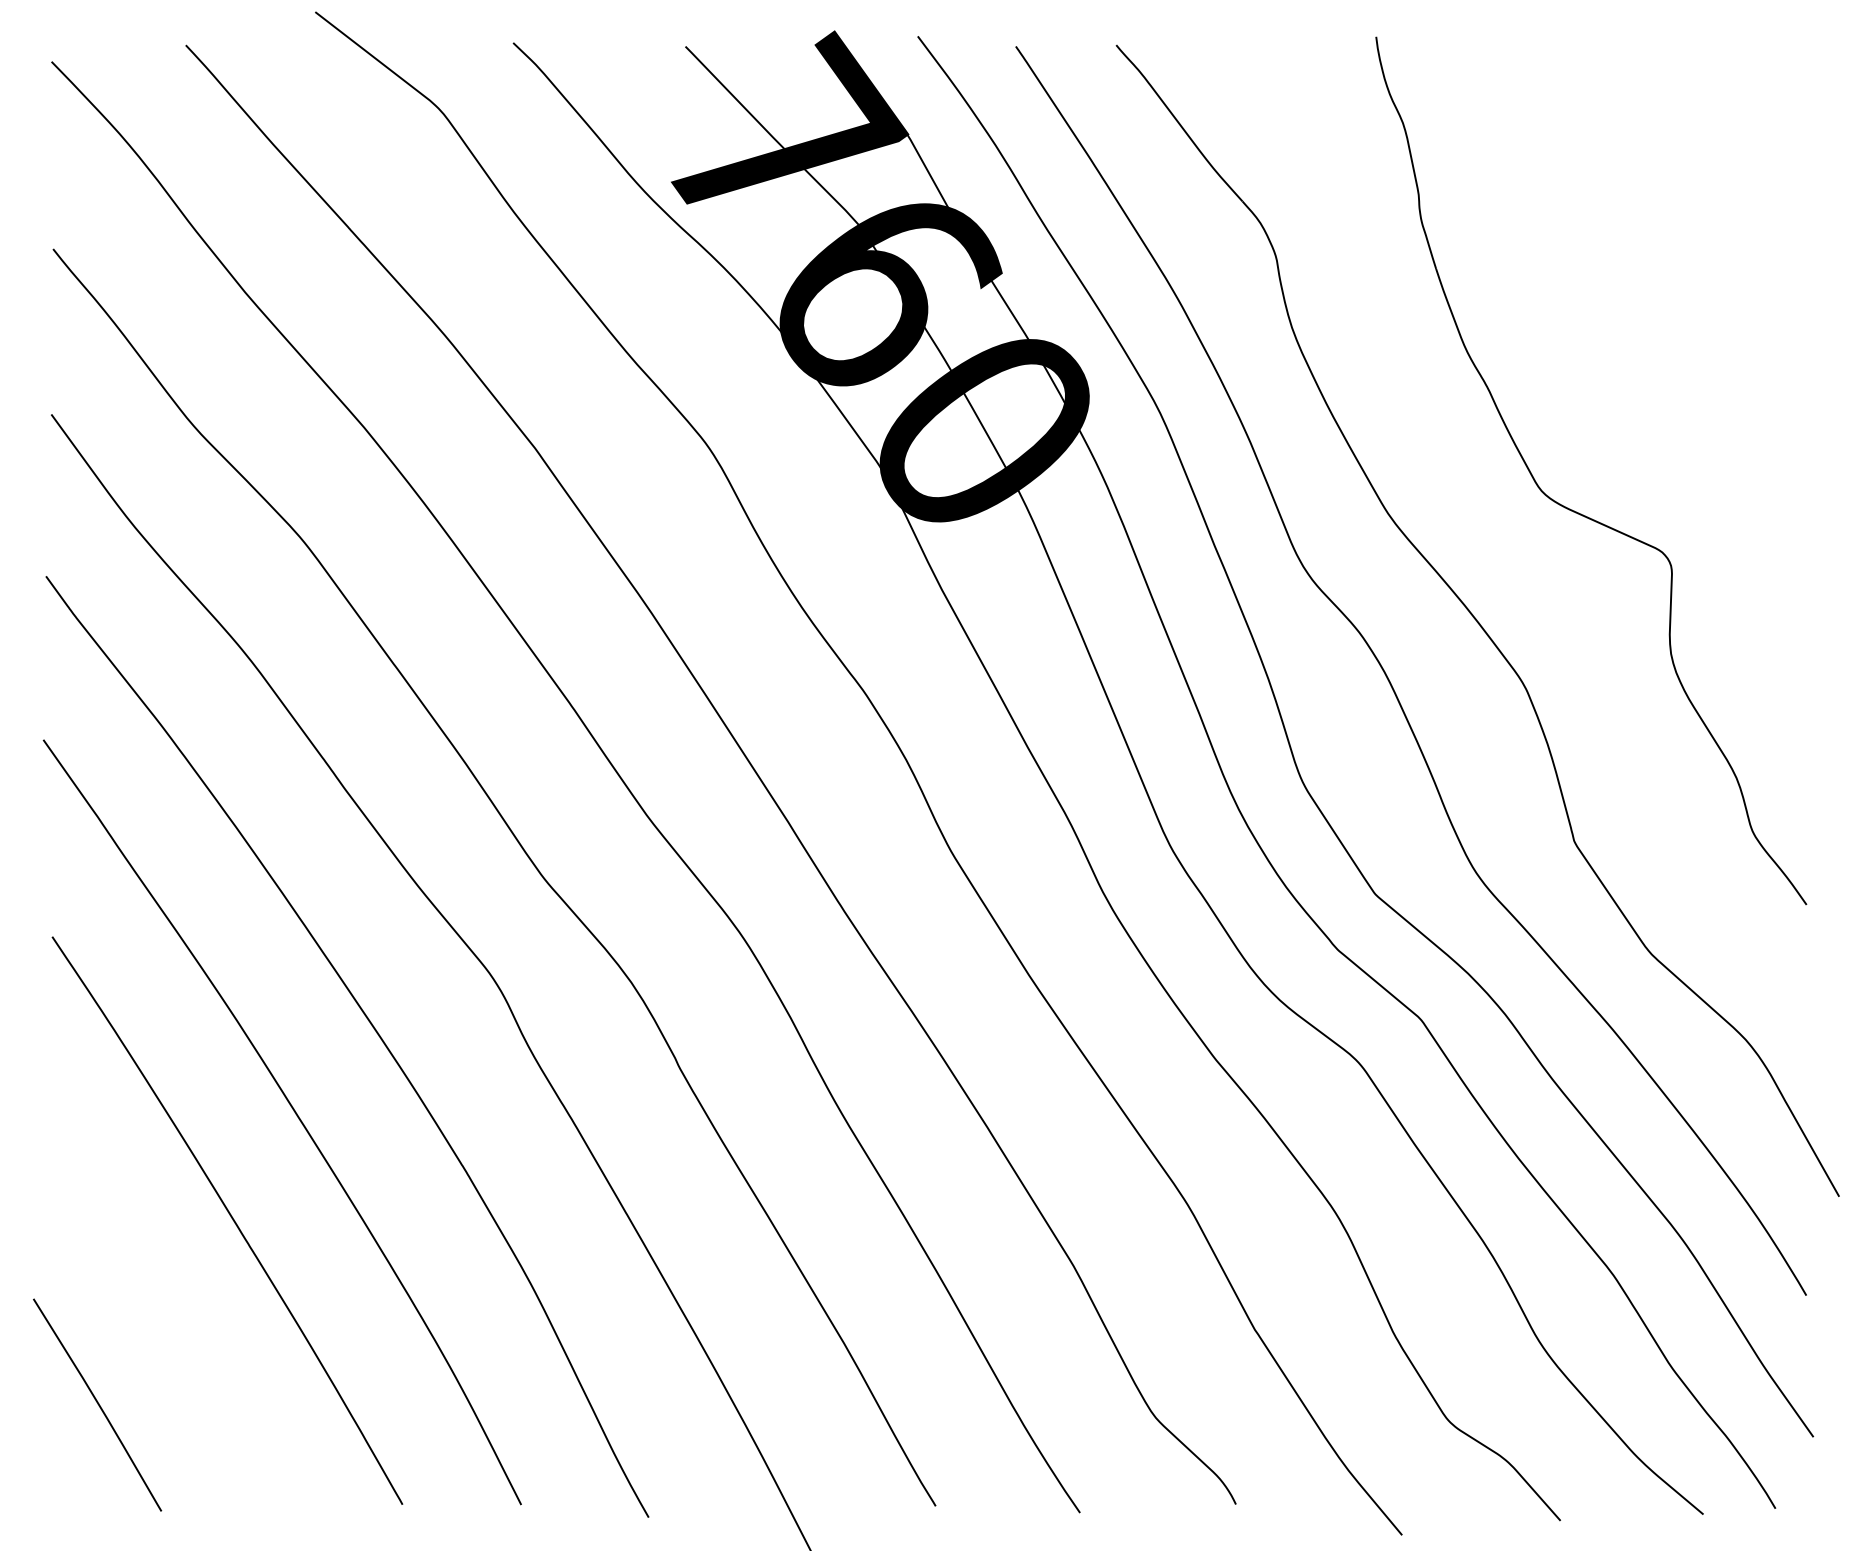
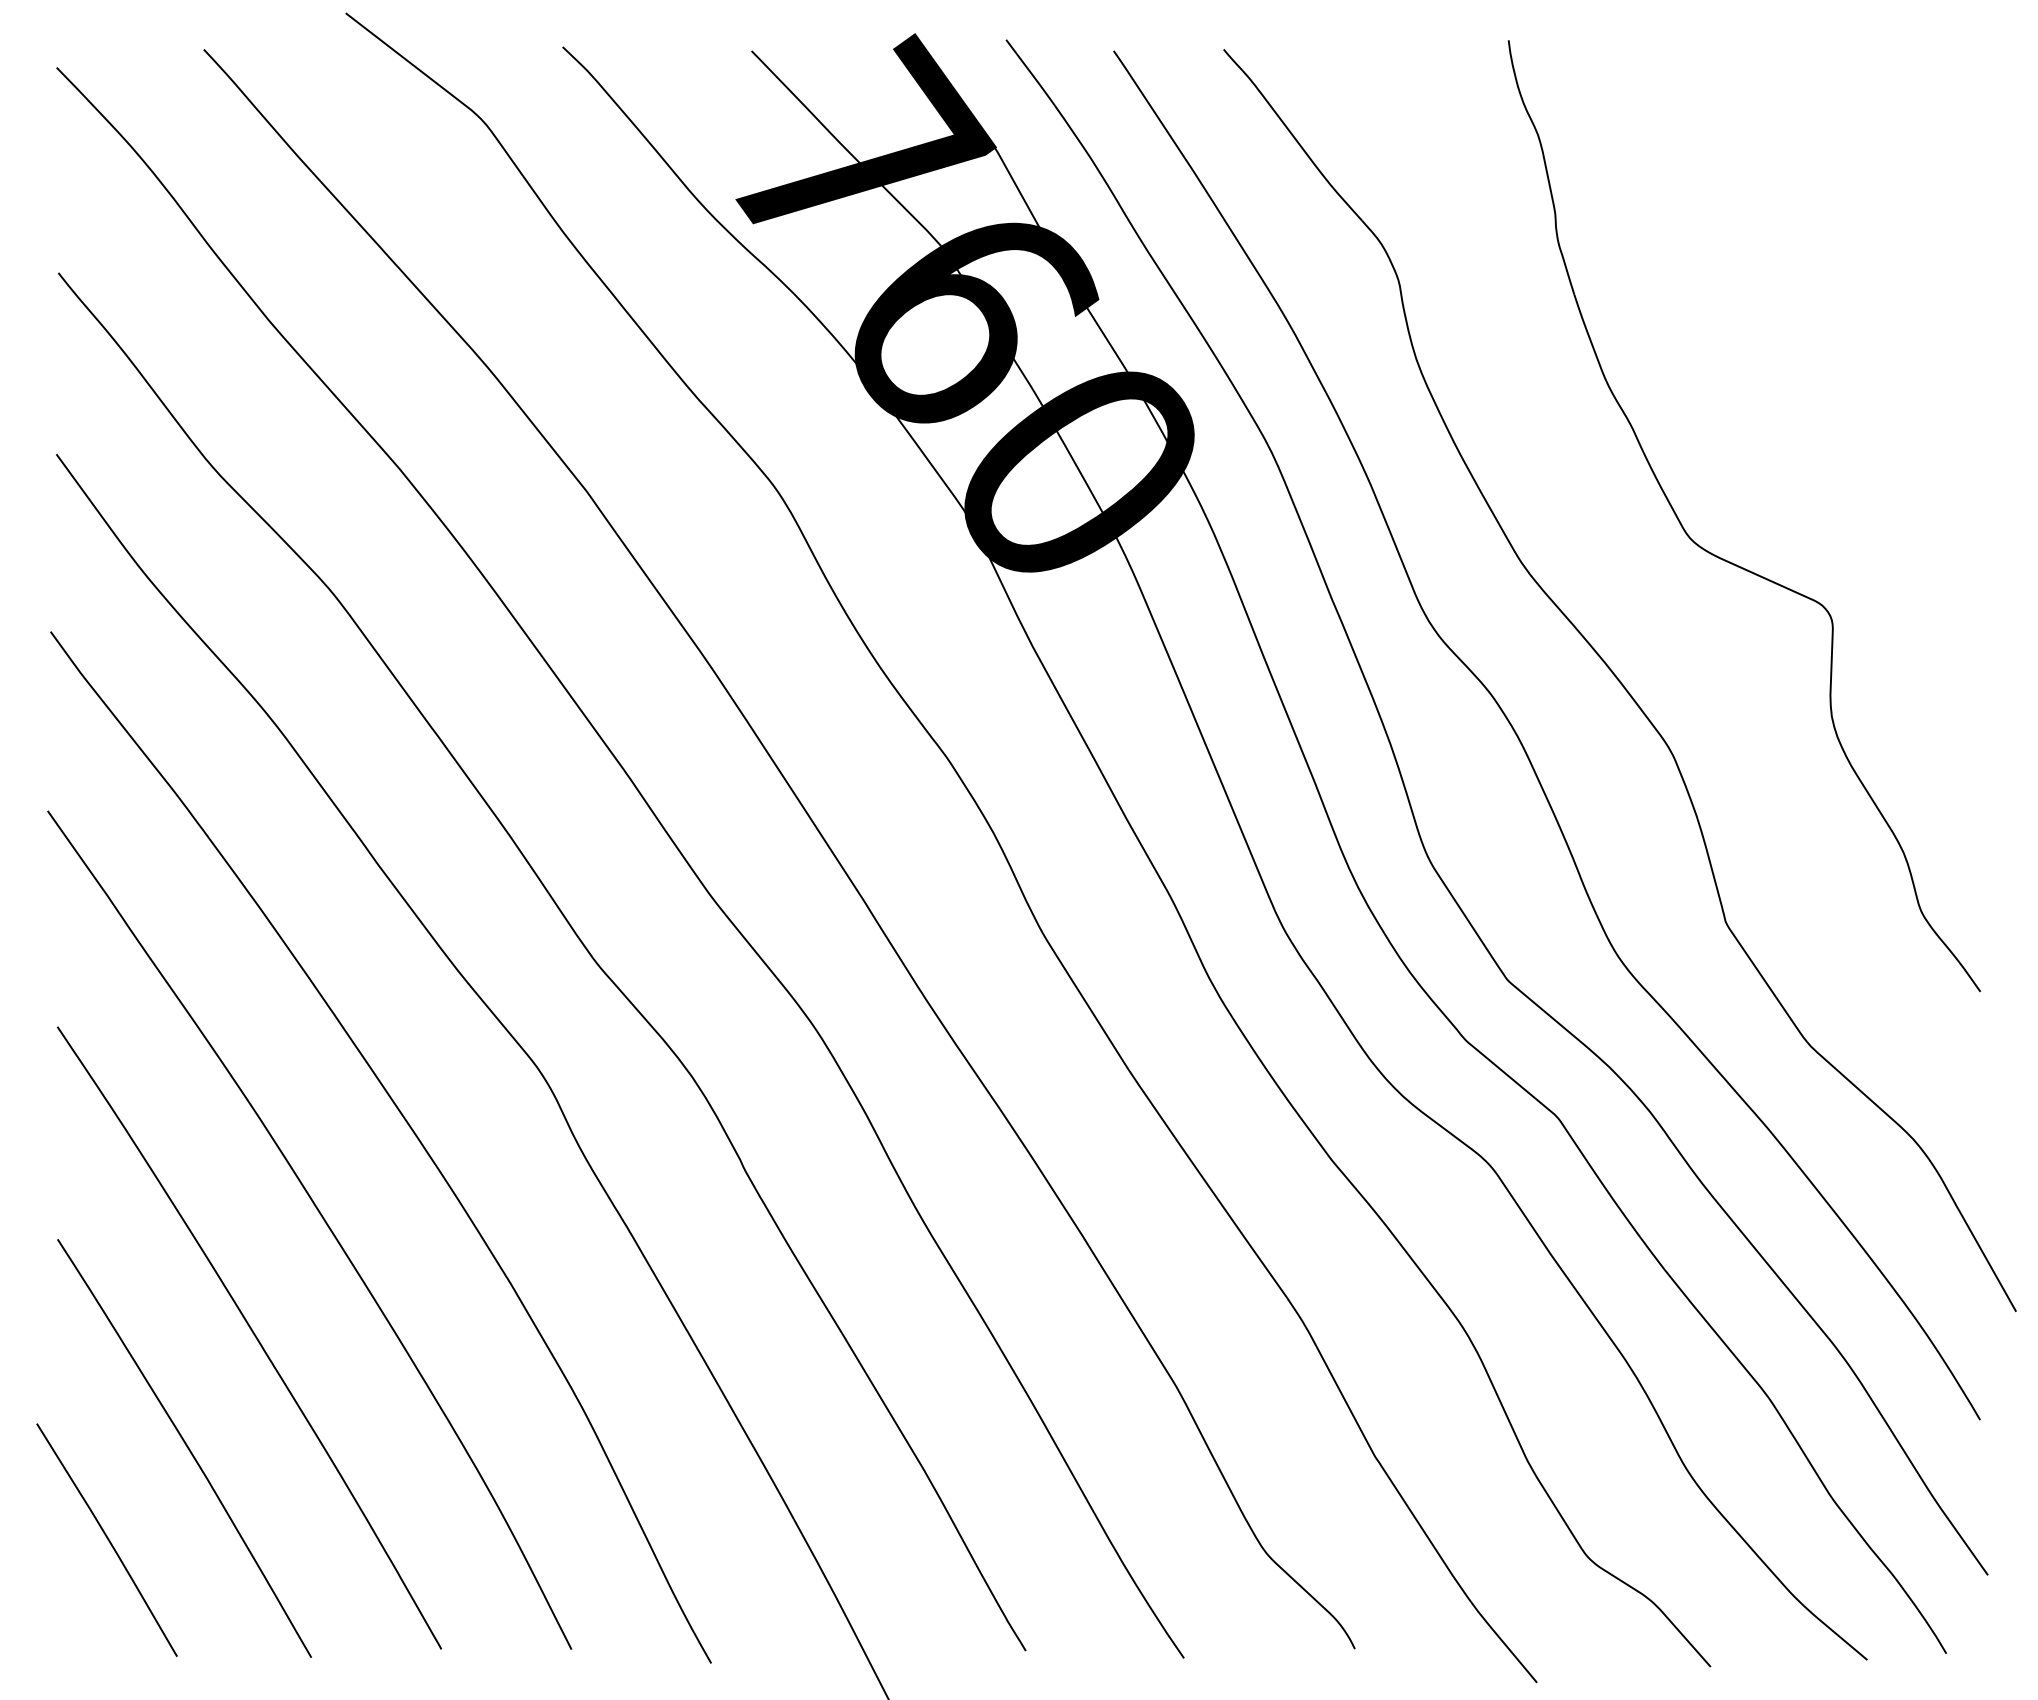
curve: (170, 1320) -> (186, 1447), added

